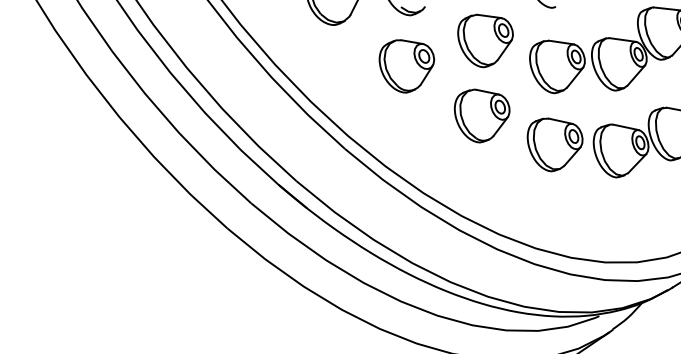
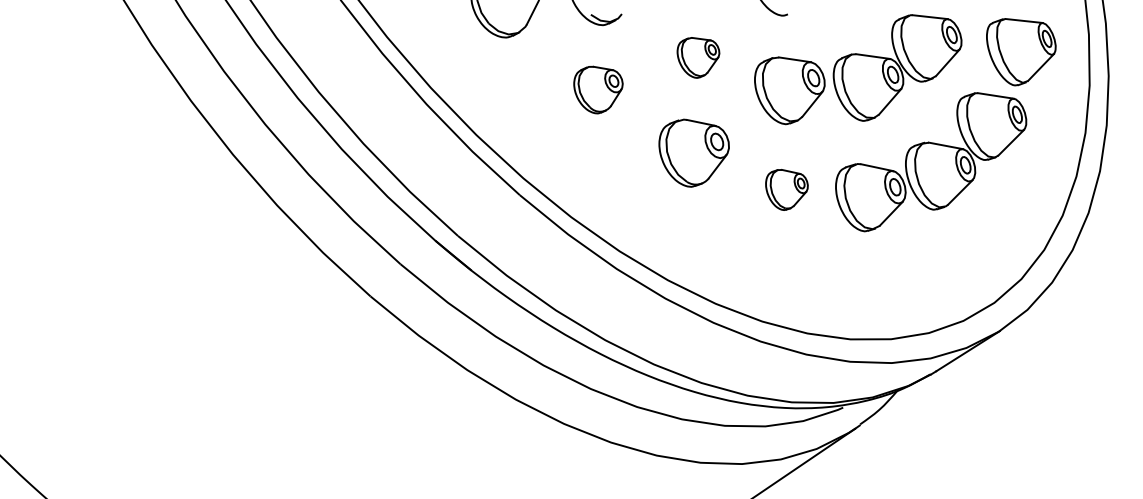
part: (485, 40) -> (698, 57), size x0.6
part: (406, 65) -> (598, 89), size x0.7
part: (554, 144) -> (786, 189), size x0.6

